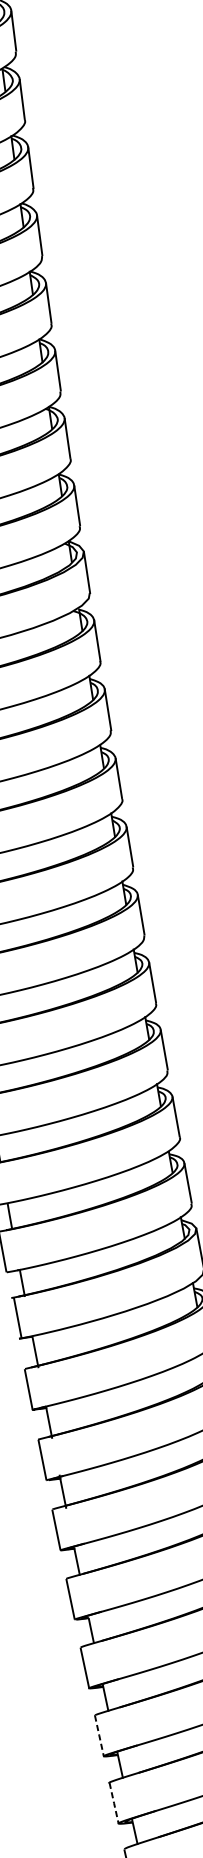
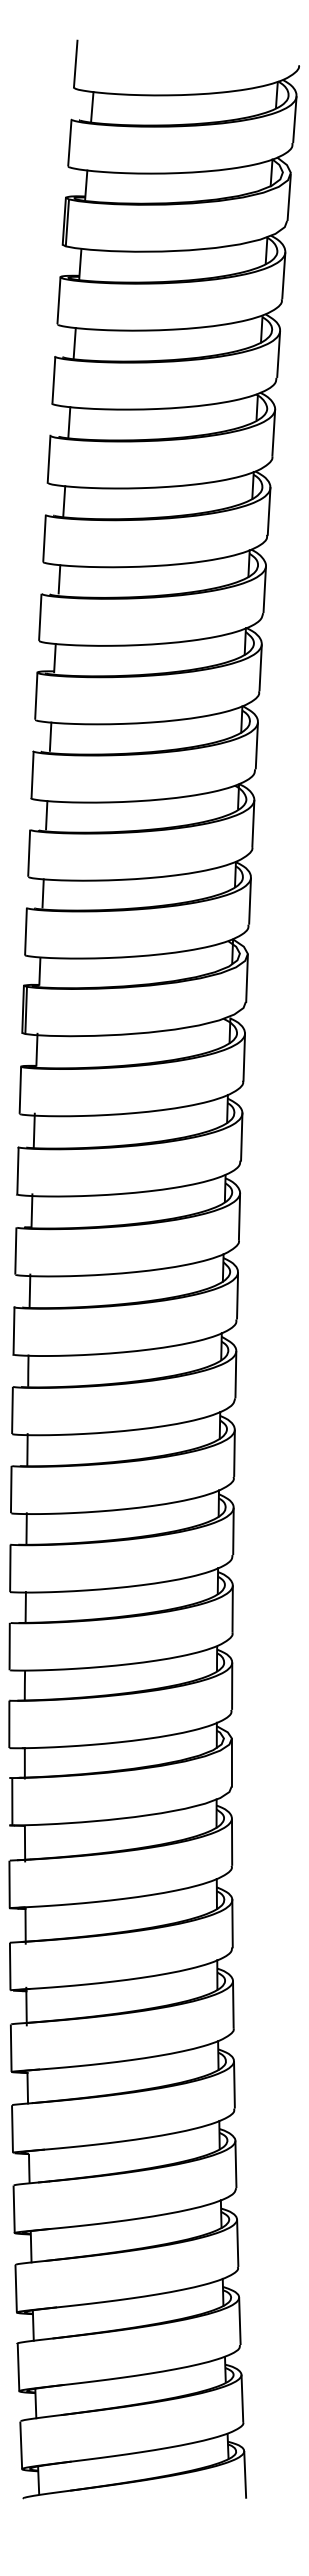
line: (99, 1735) -> (16, 2288), dashed -> solid
line: (114, 1803) -> (18, 2367), dashed -> solid

